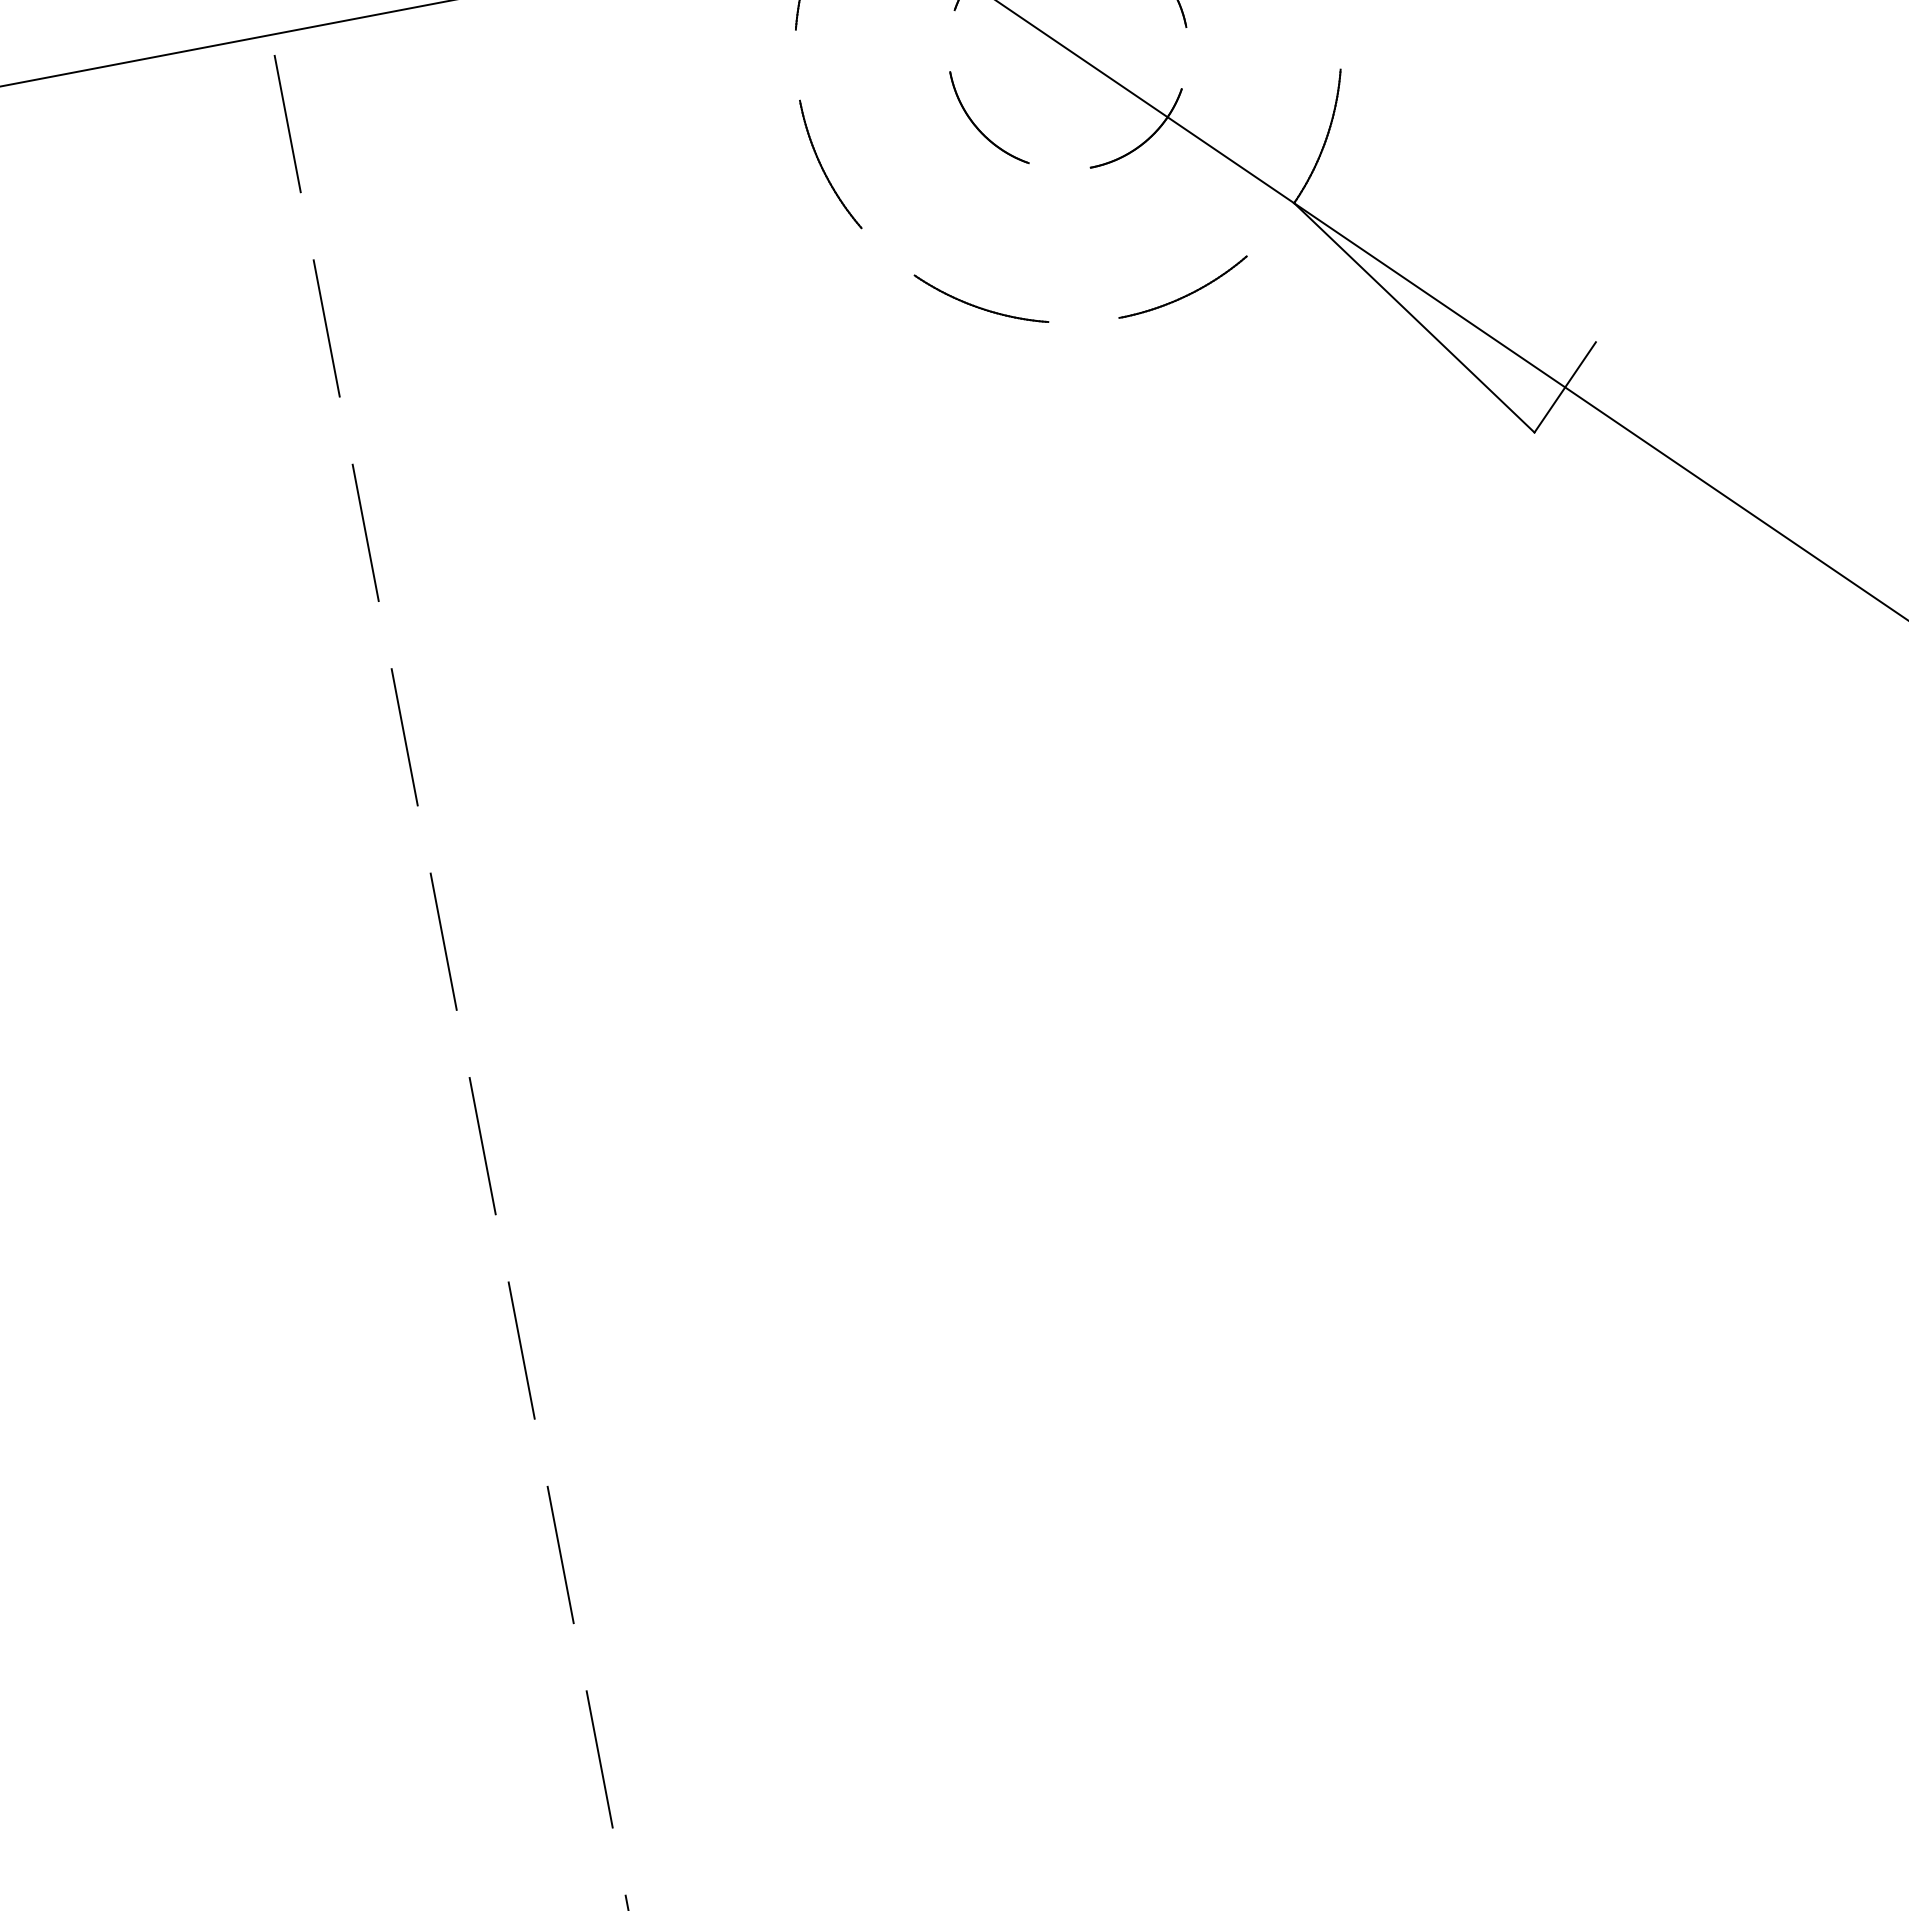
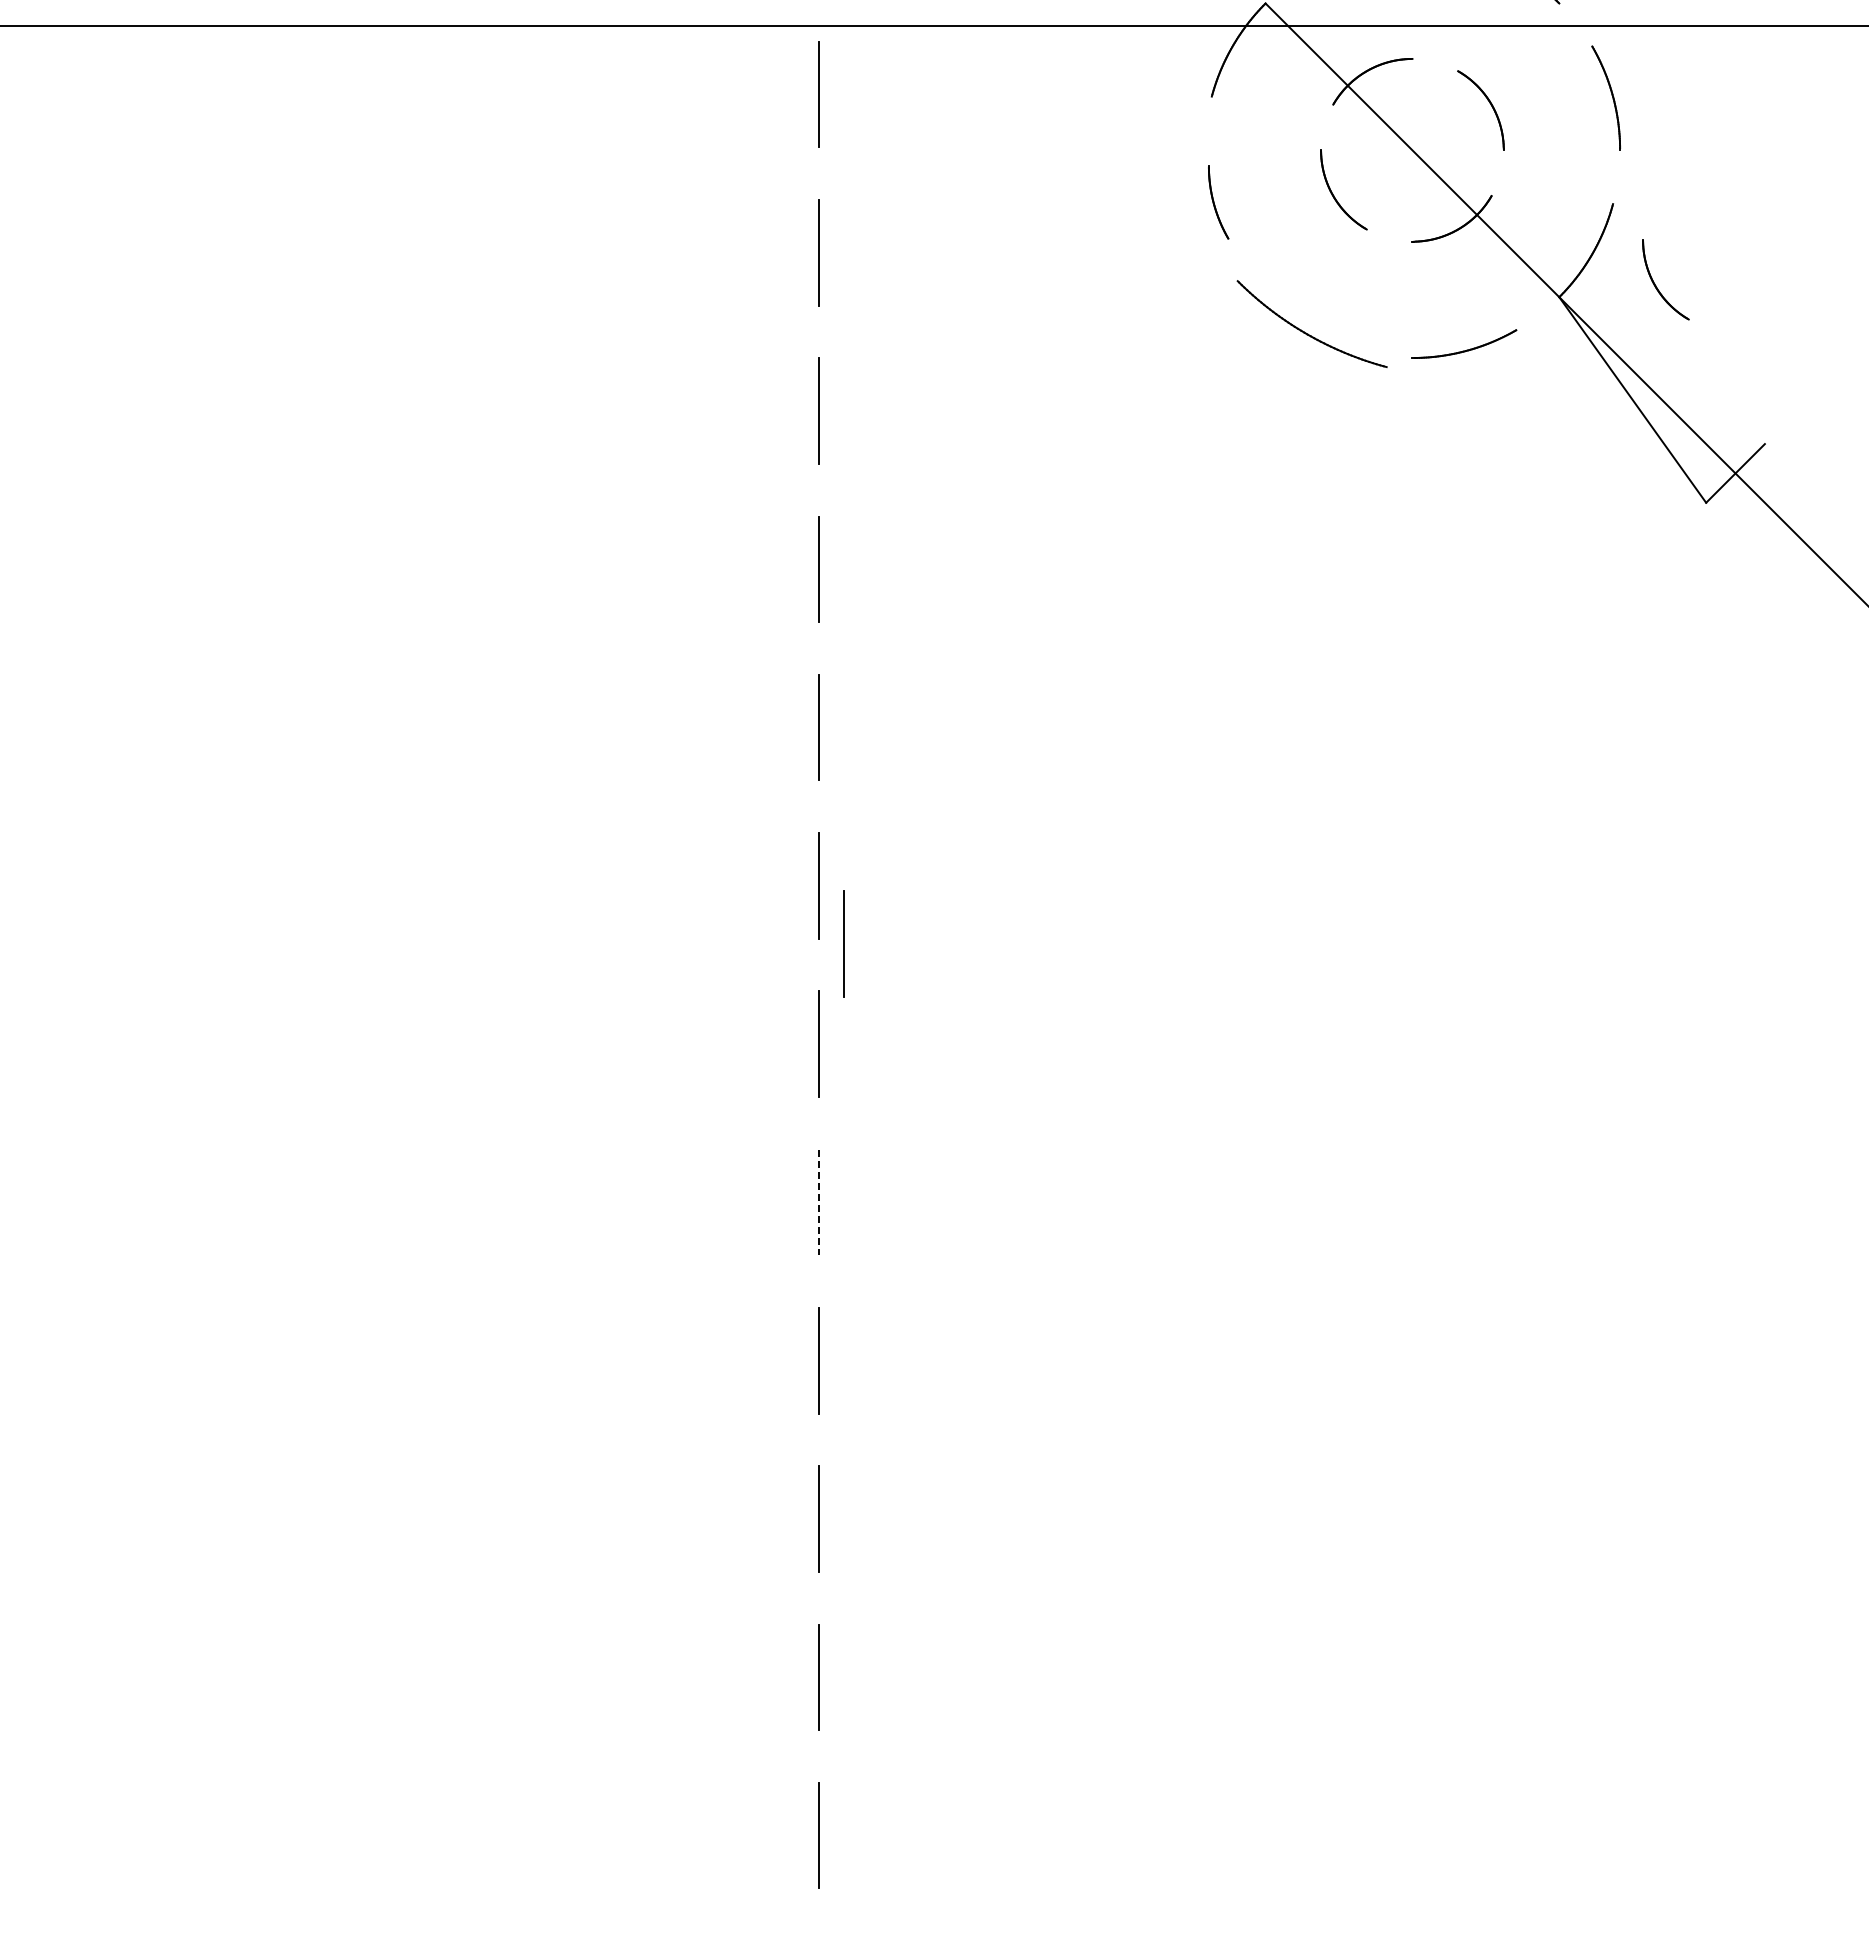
part: (1415, 161) -> (1655, 283), added
part: (830, 164) -> (1218, 202), size x0.7
part: (980, 298) -> (1311, 323), size x1.6
line: (528, 1214) -> (843, 943), added
line: (560, 1555) -> (818, 1202), solid -> dashed

